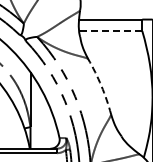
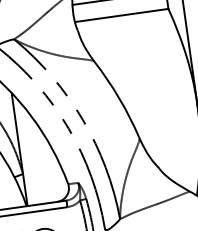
line: (110, 31) -> (121, 16), dashed -> solid
arc: (101, 85) -> (119, 97), dashed -> solid

